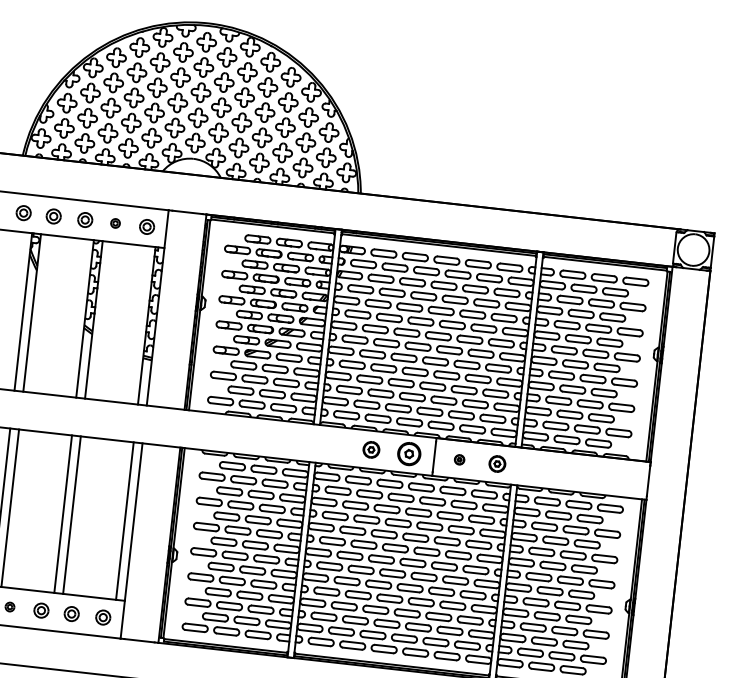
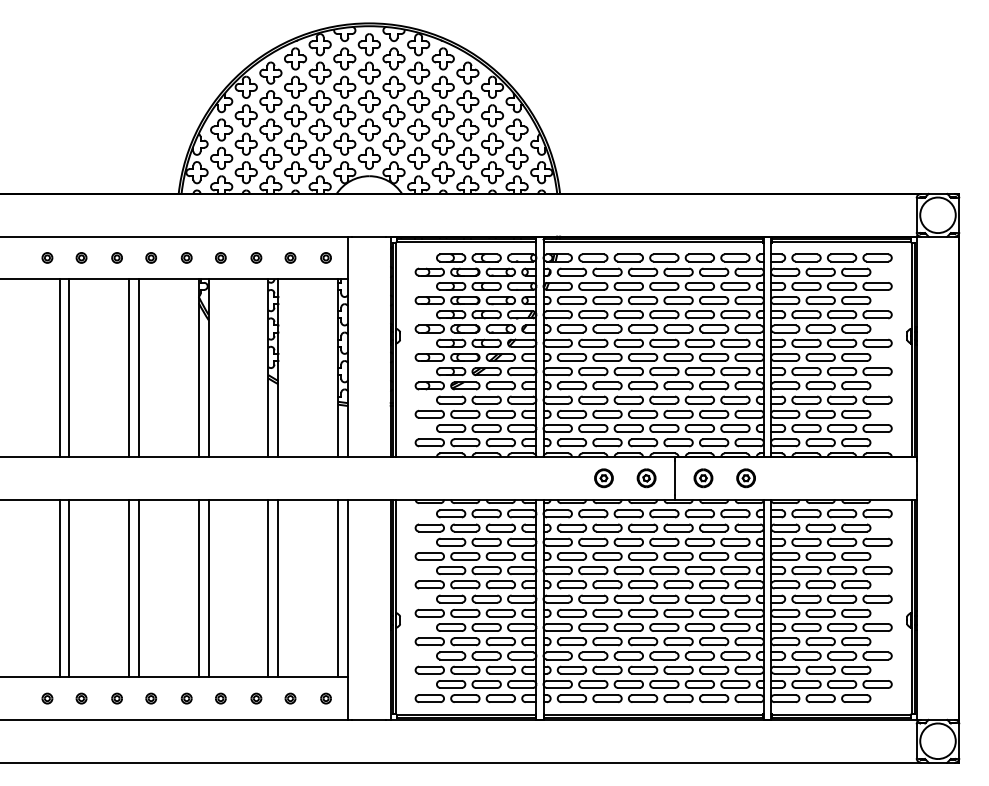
part: (23, 212) -> (186, 257), size x0.62
part: (53, 216) -> (220, 257), size x0.62
part: (85, 219) -> (256, 257), size x0.62
part: (146, 226) -> (325, 257), size x0.62
part: (409, 454) -> (646, 478), size x0.71
part: (459, 459) -> (703, 478), size x1.67
part: (41, 610) -> (256, 698), size x0.62
part: (71, 613) -> (290, 698), size x0.62
part: (102, 617) -> (325, 698), size x0.62

